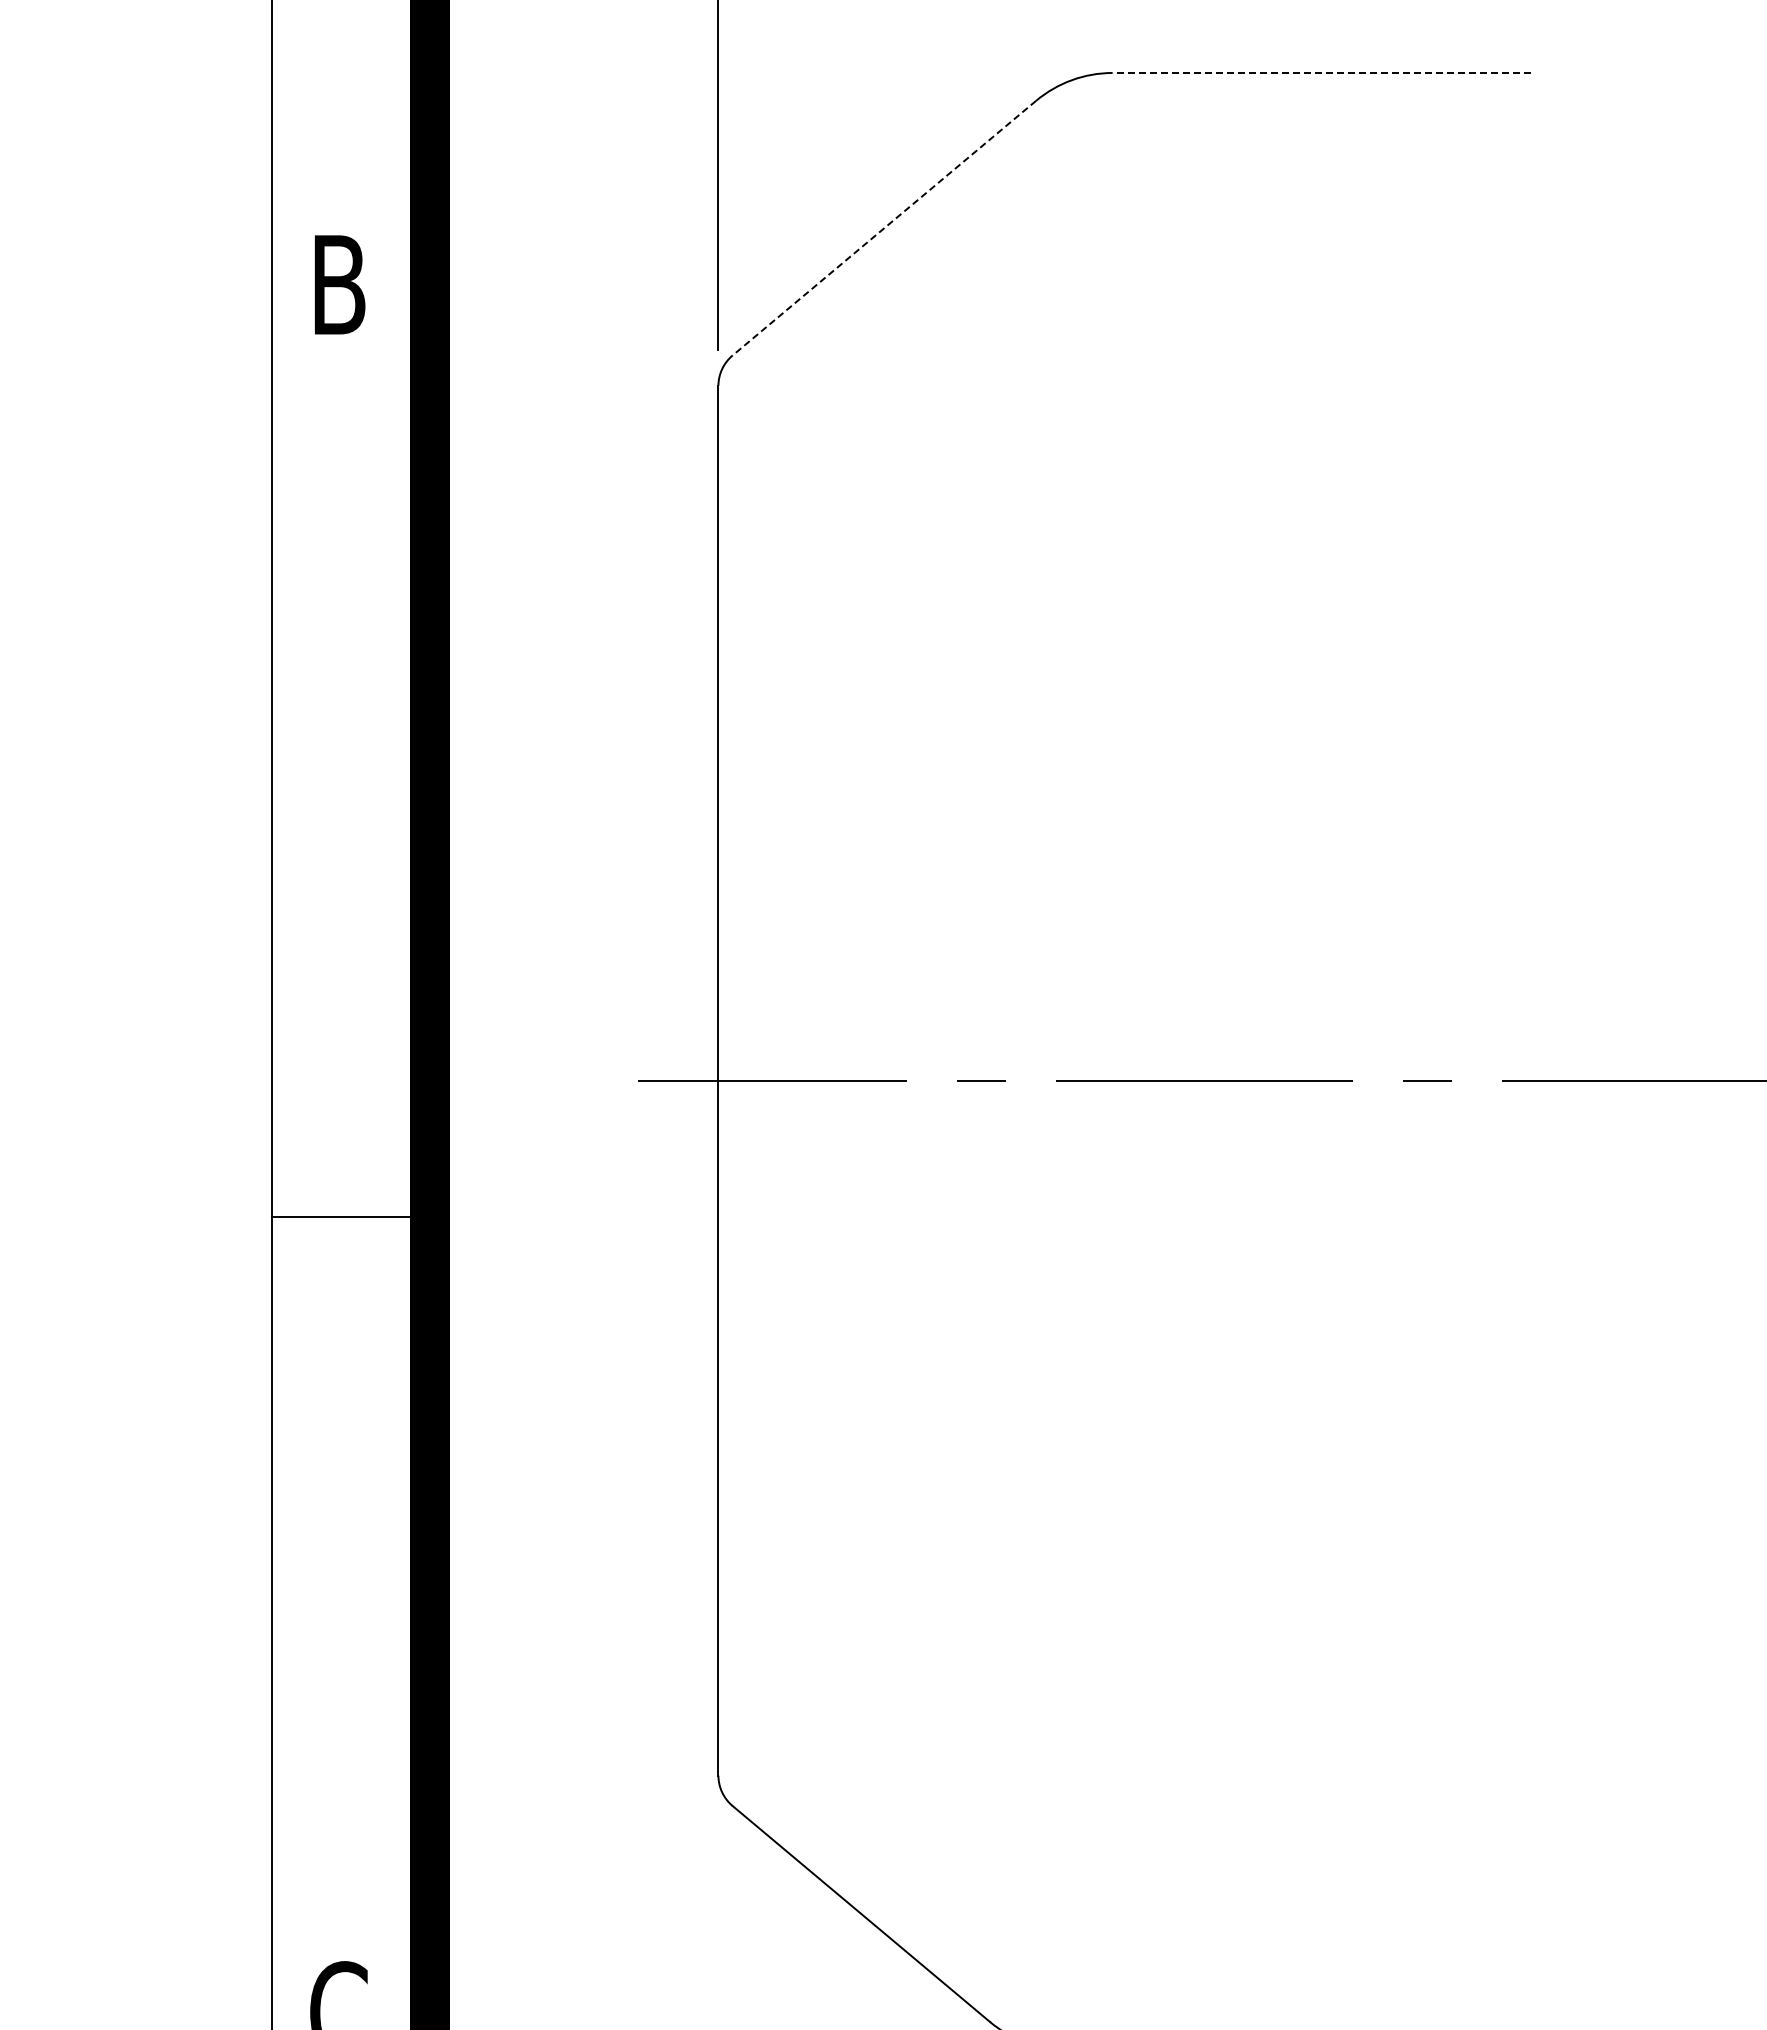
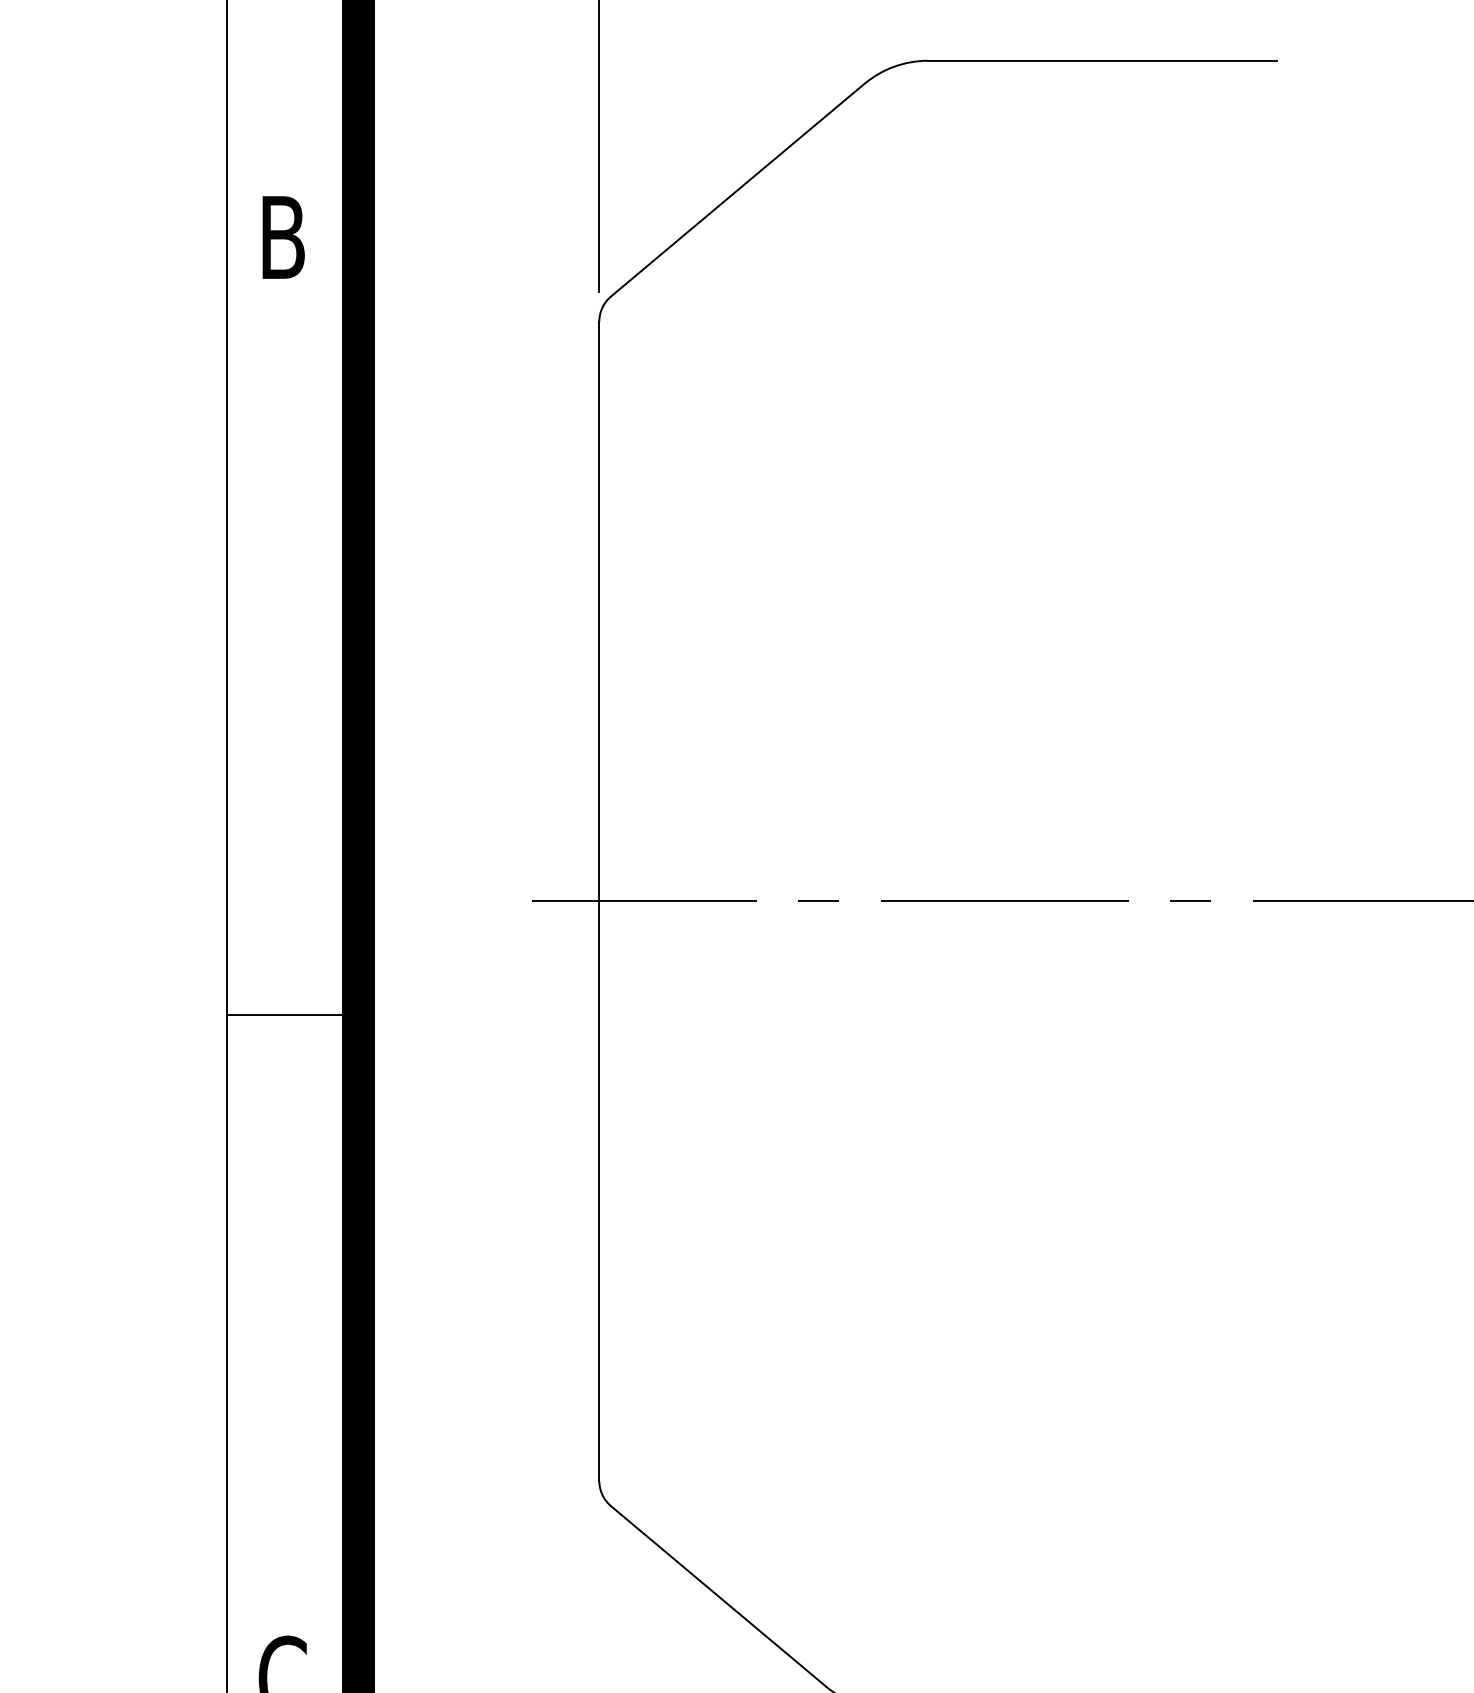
line: (1321, 73) -> (1102, 61), dashed -> solid
line: (883, 228) -> (737, 190), dashed -> solid

